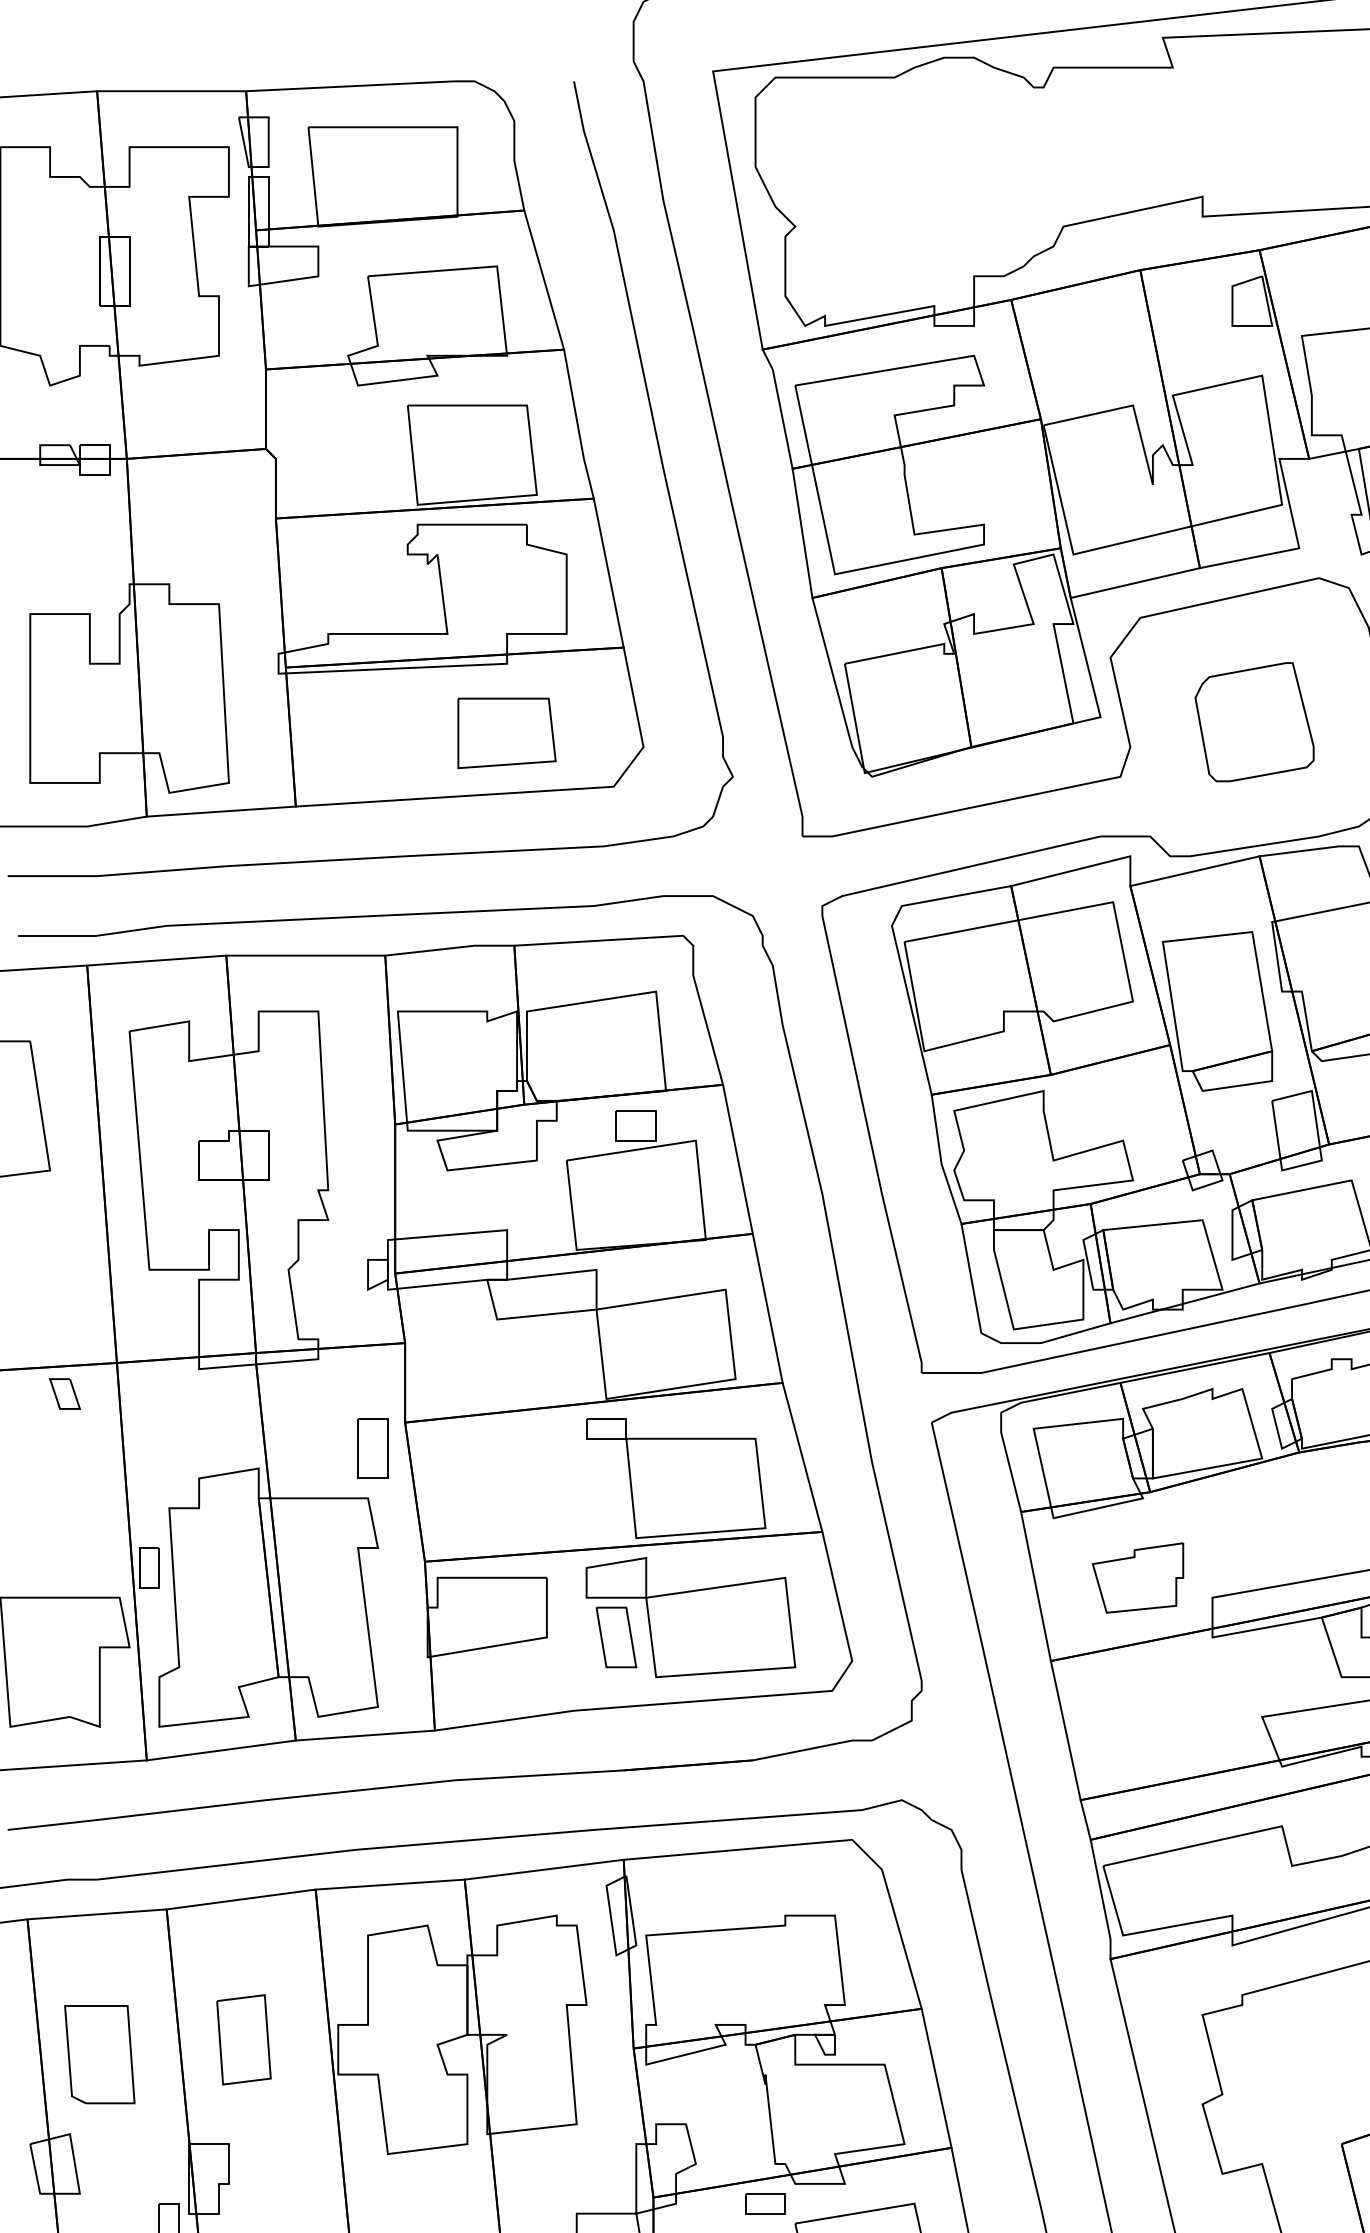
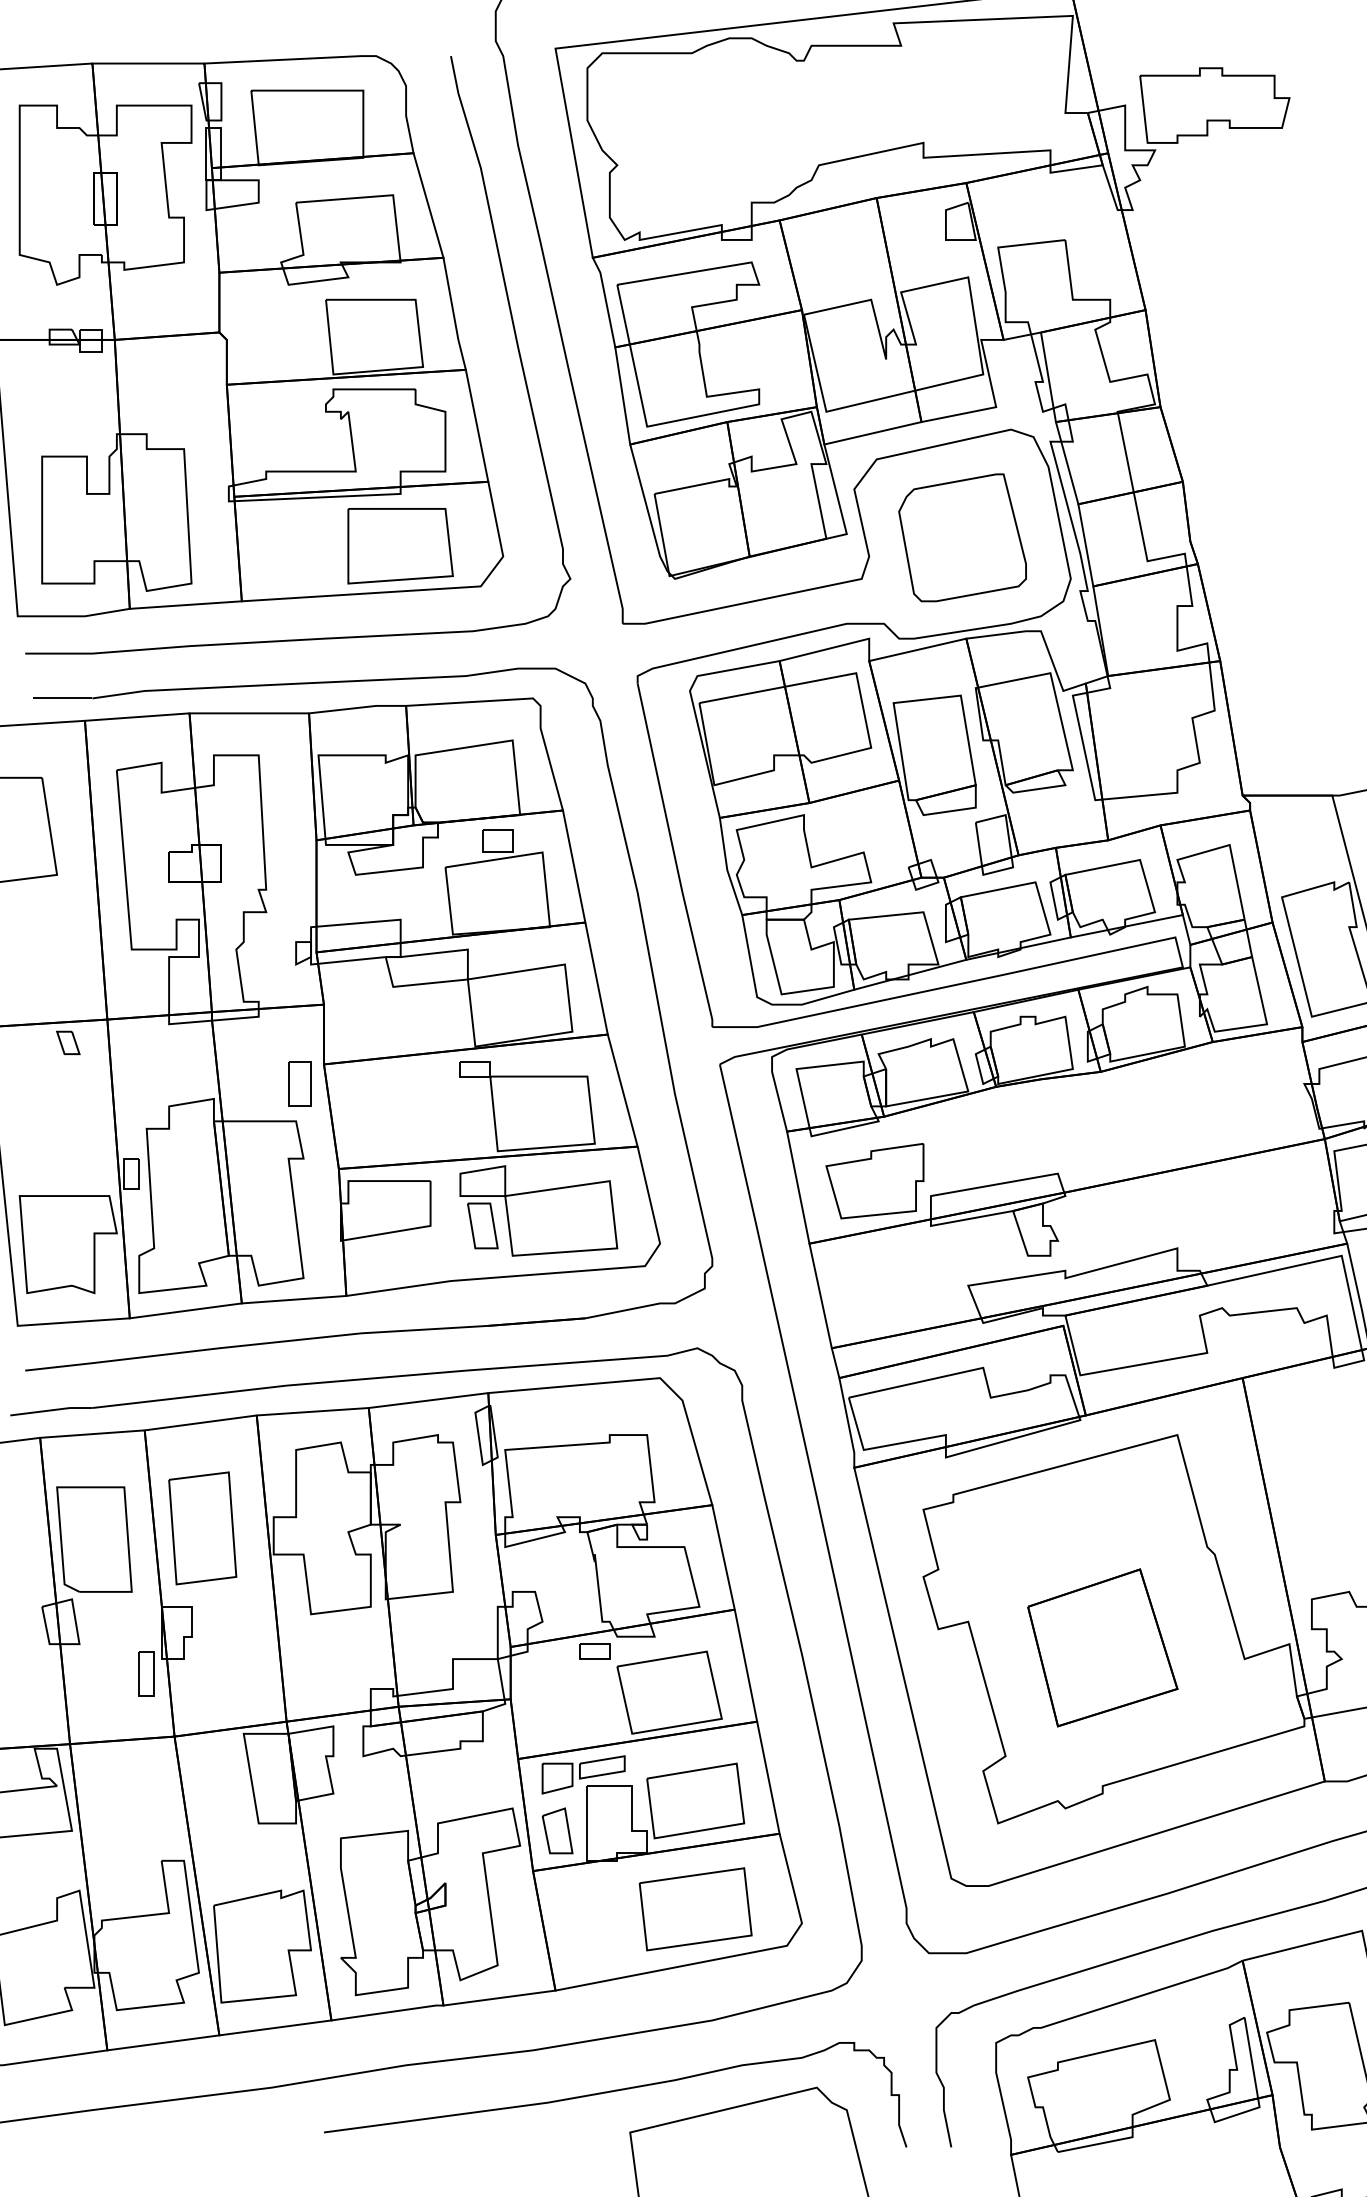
part: (1254, 721) -> (962, 537), size x1.43
part: (506, 733) -> (400, 546), size x1.43
part: (1137, 1578) -> (874, 1181), size x1.43
part: (243, 2039) -> (202, 1528), size x1.67
part: (99, 2054) -> (94, 1539), size x1.43

